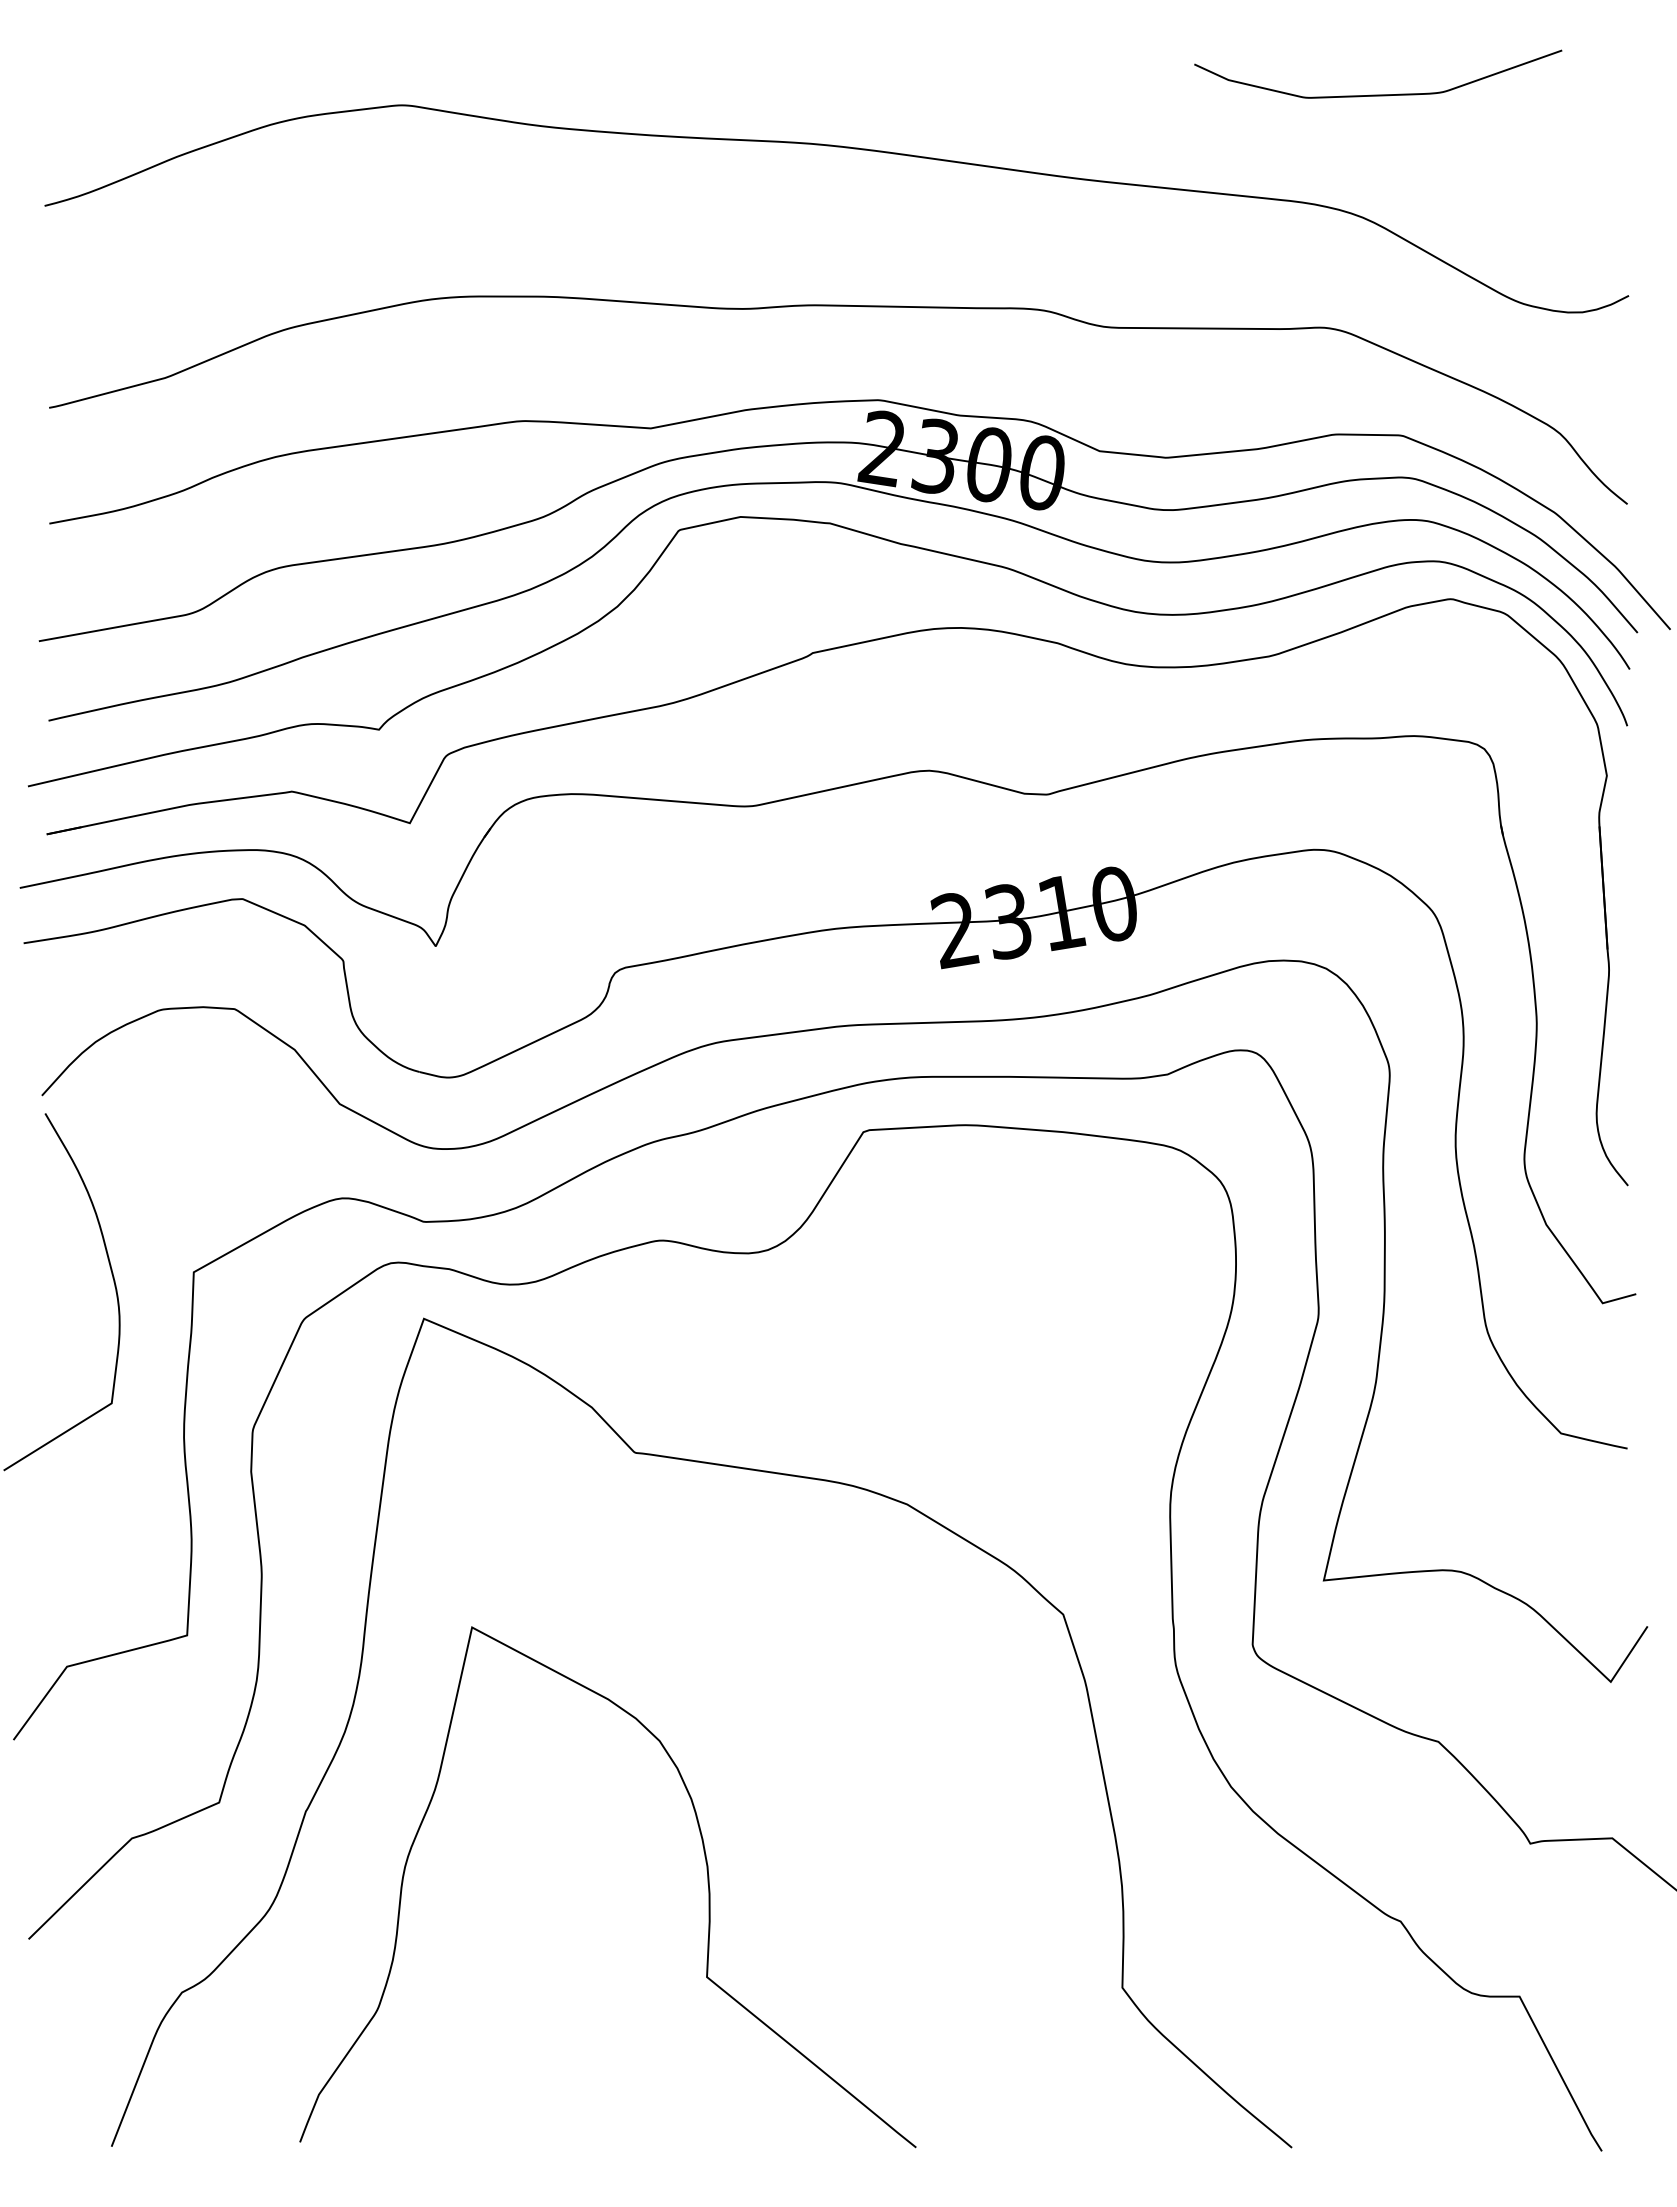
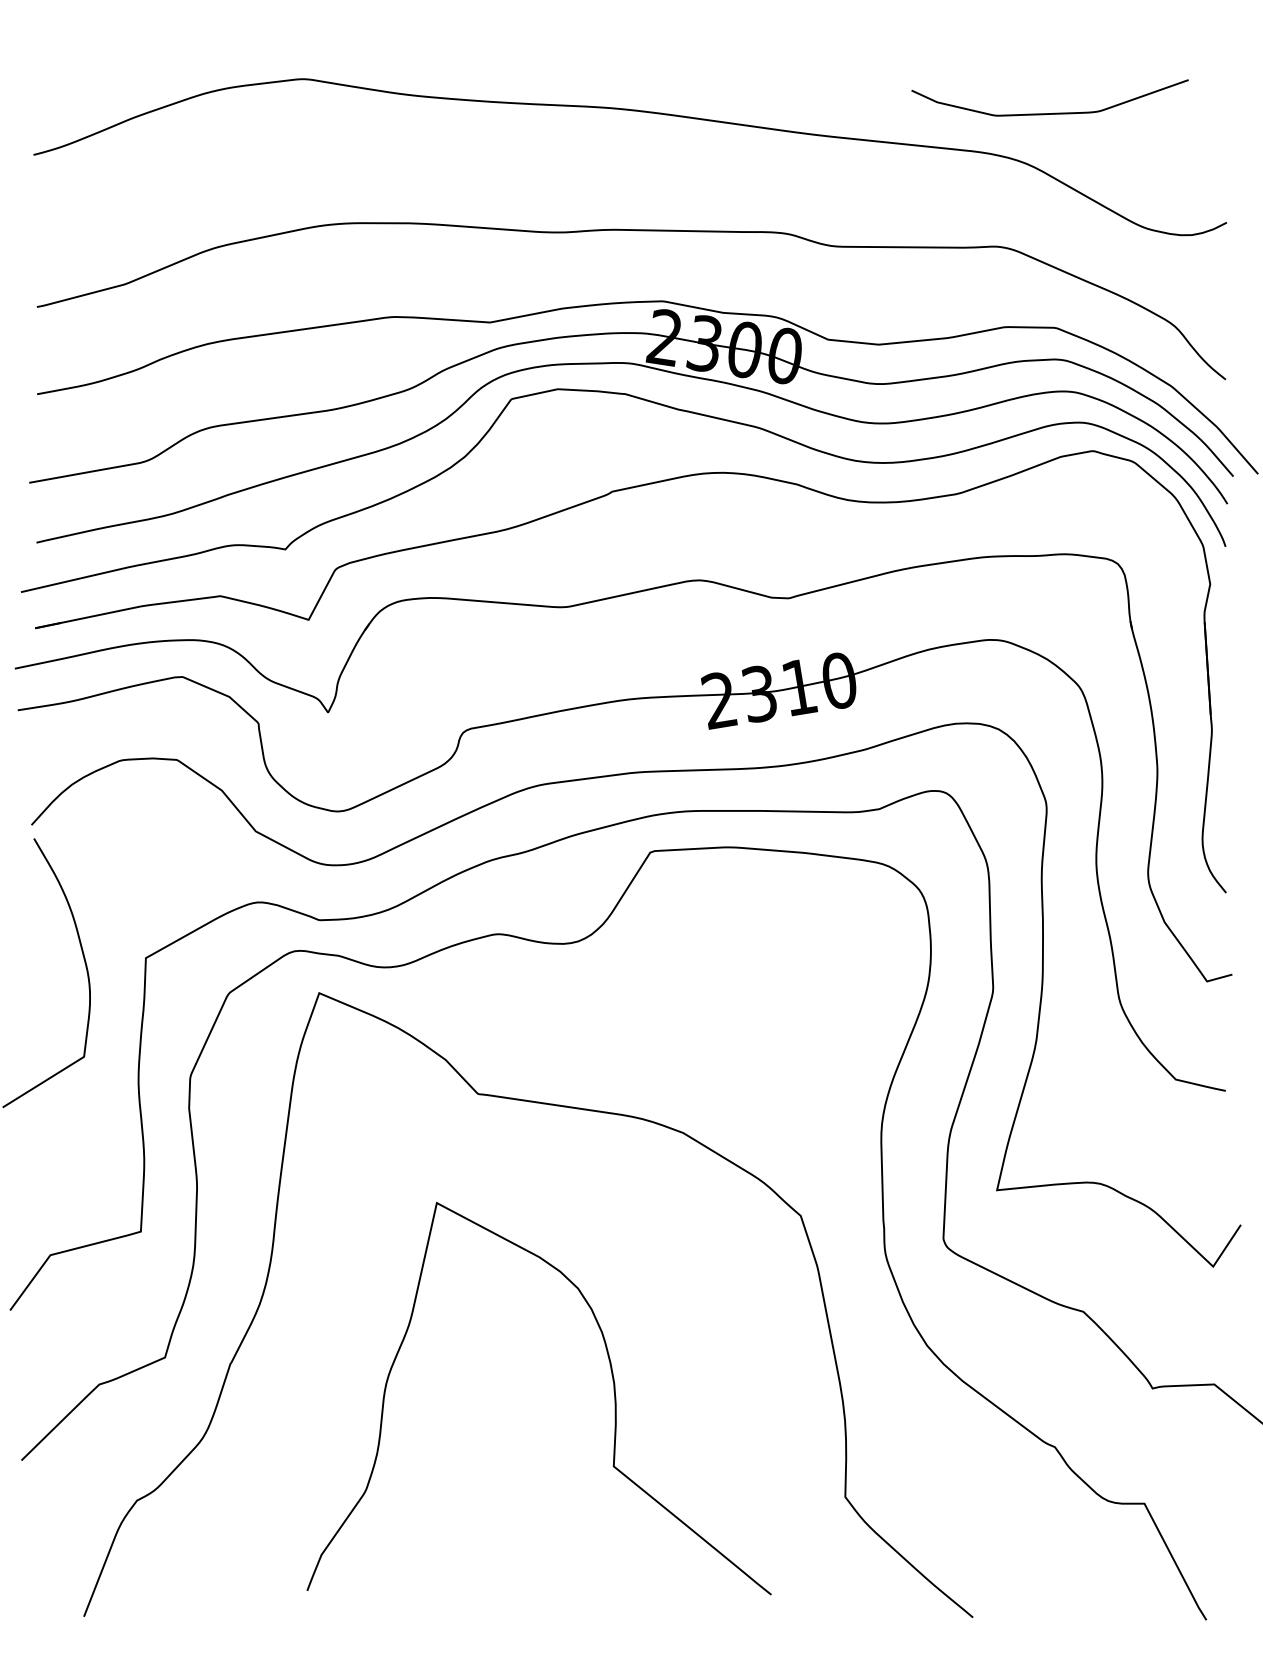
curve: (1378, 94) -> (1050, 113), moved
curve: (707, 1883) -> (614, 1395), moved

